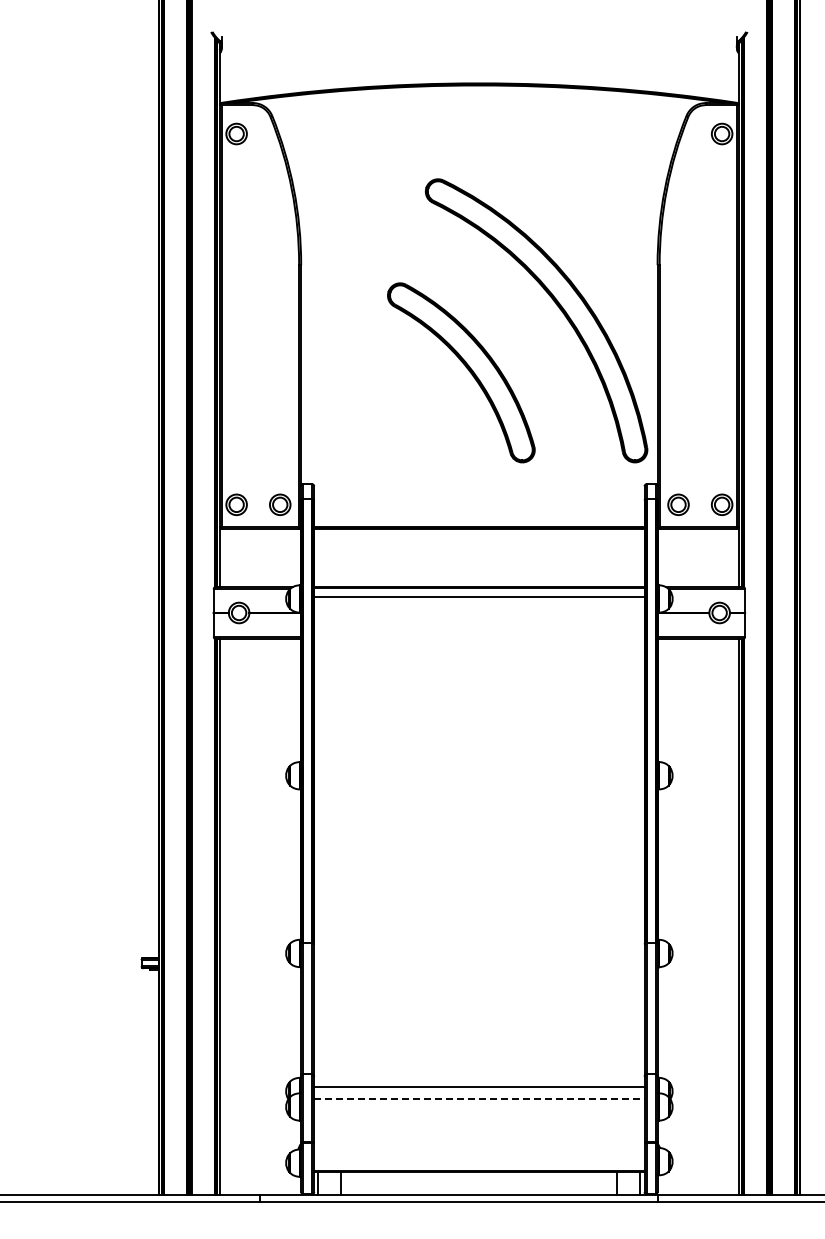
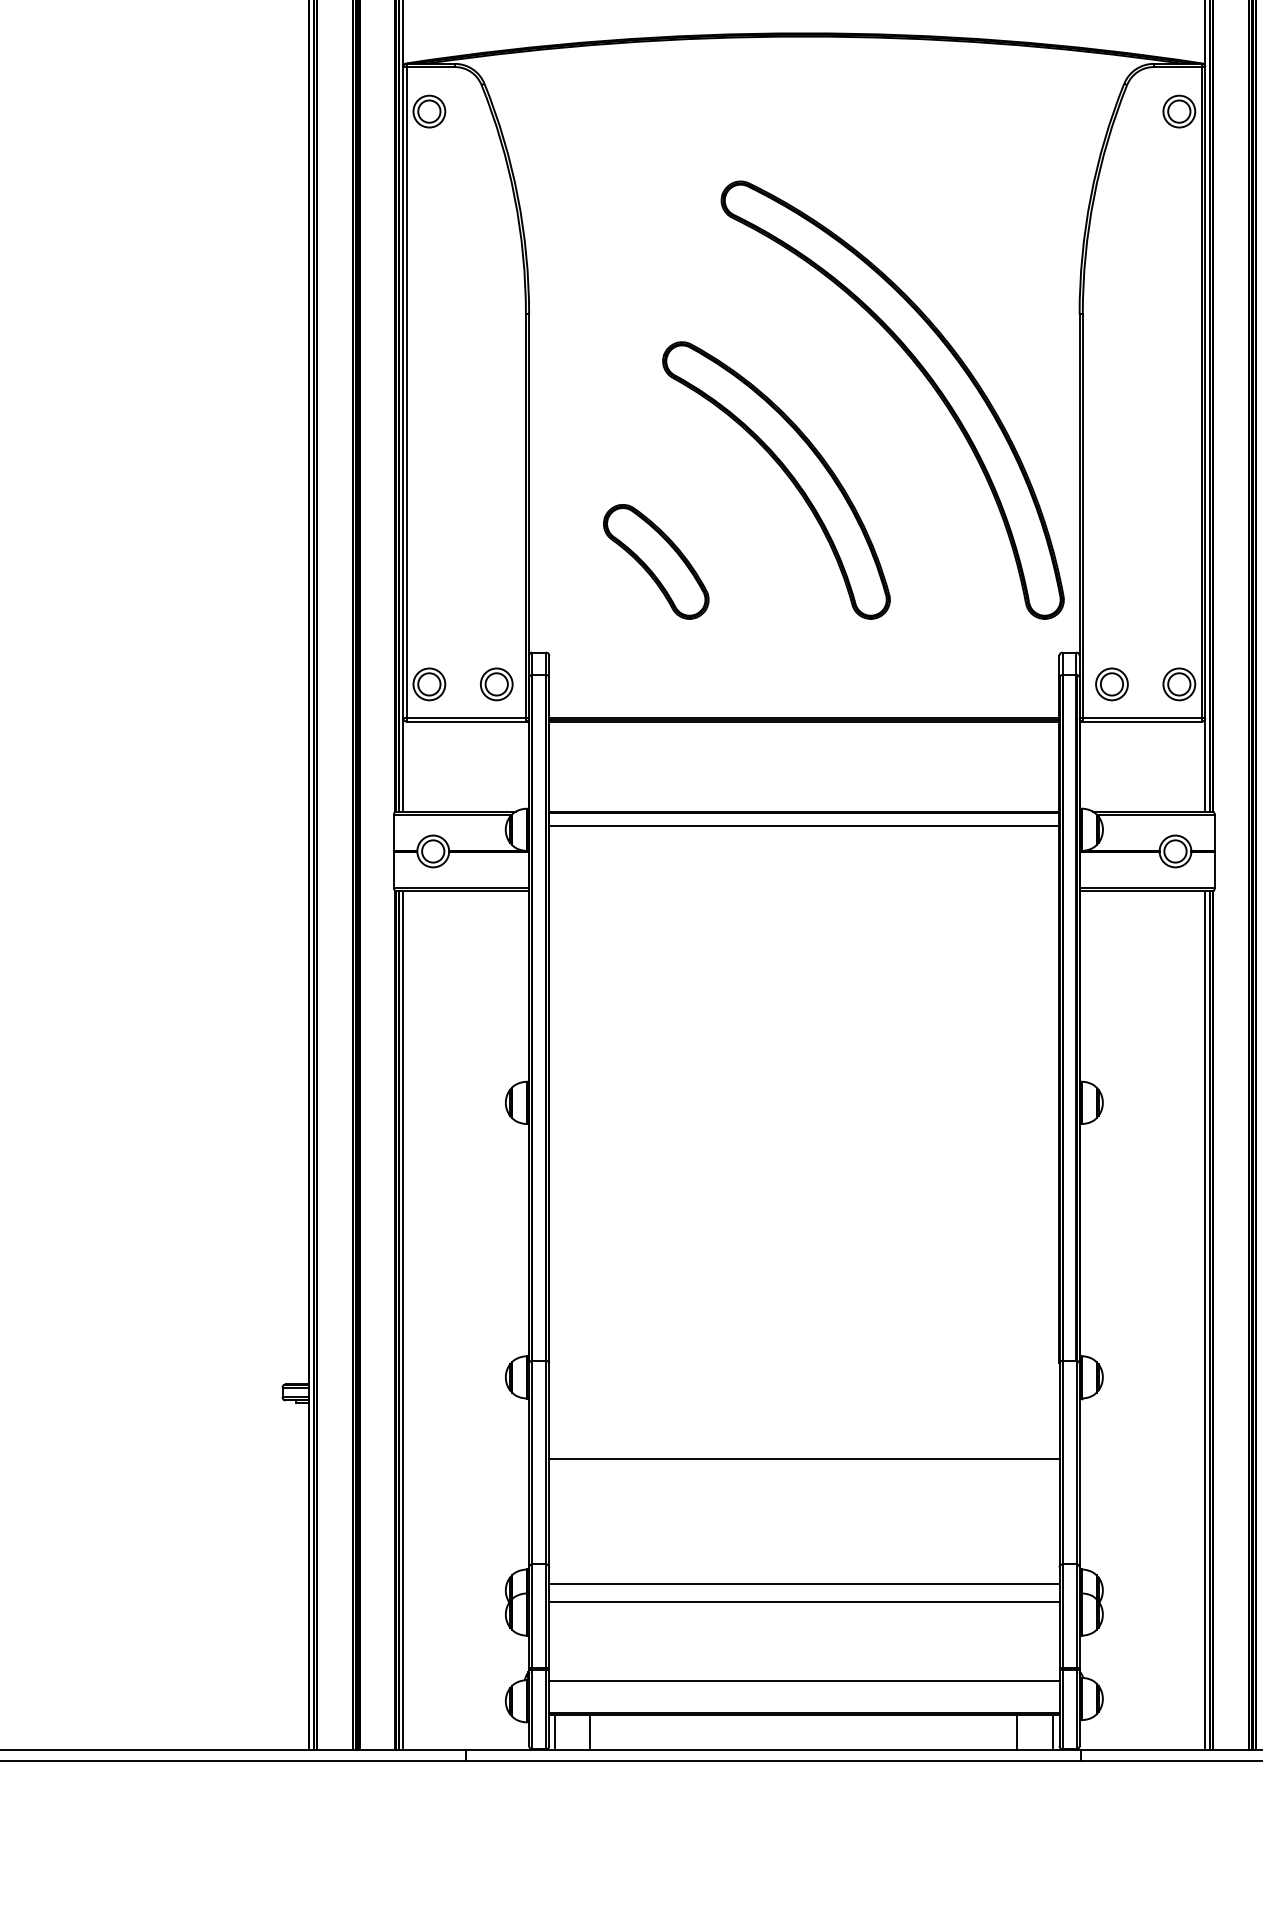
part: (383, 425) -> (656, 561), added
line: (479, 1006) -> (804, 1459), added
line: (479, 1098) -> (804, 1601), dashed -> solid
line: (479, 1149) -> (804, 1680), added

